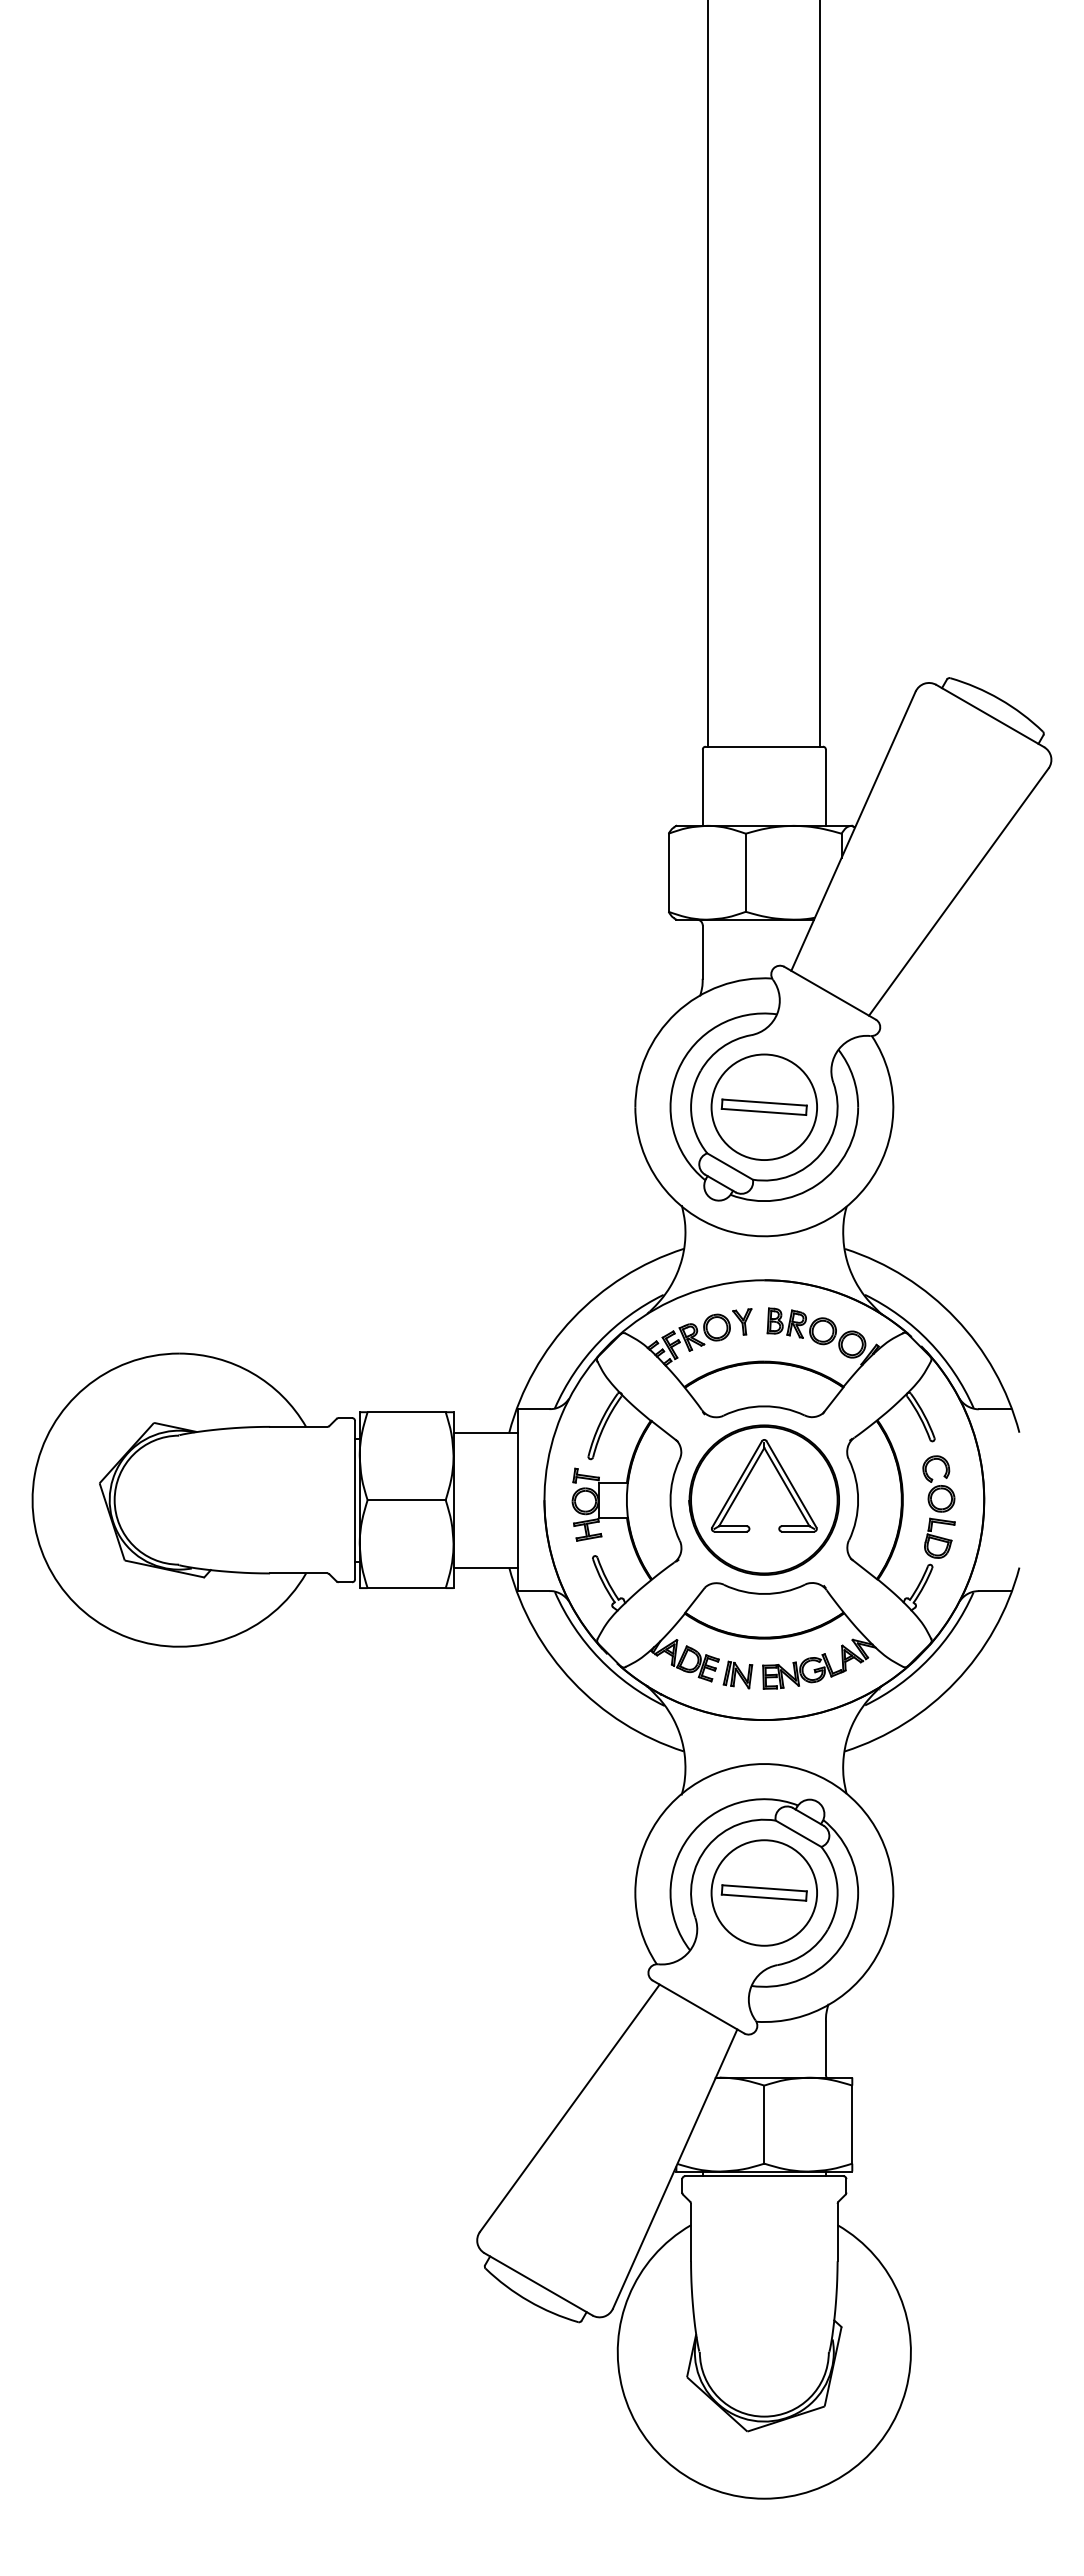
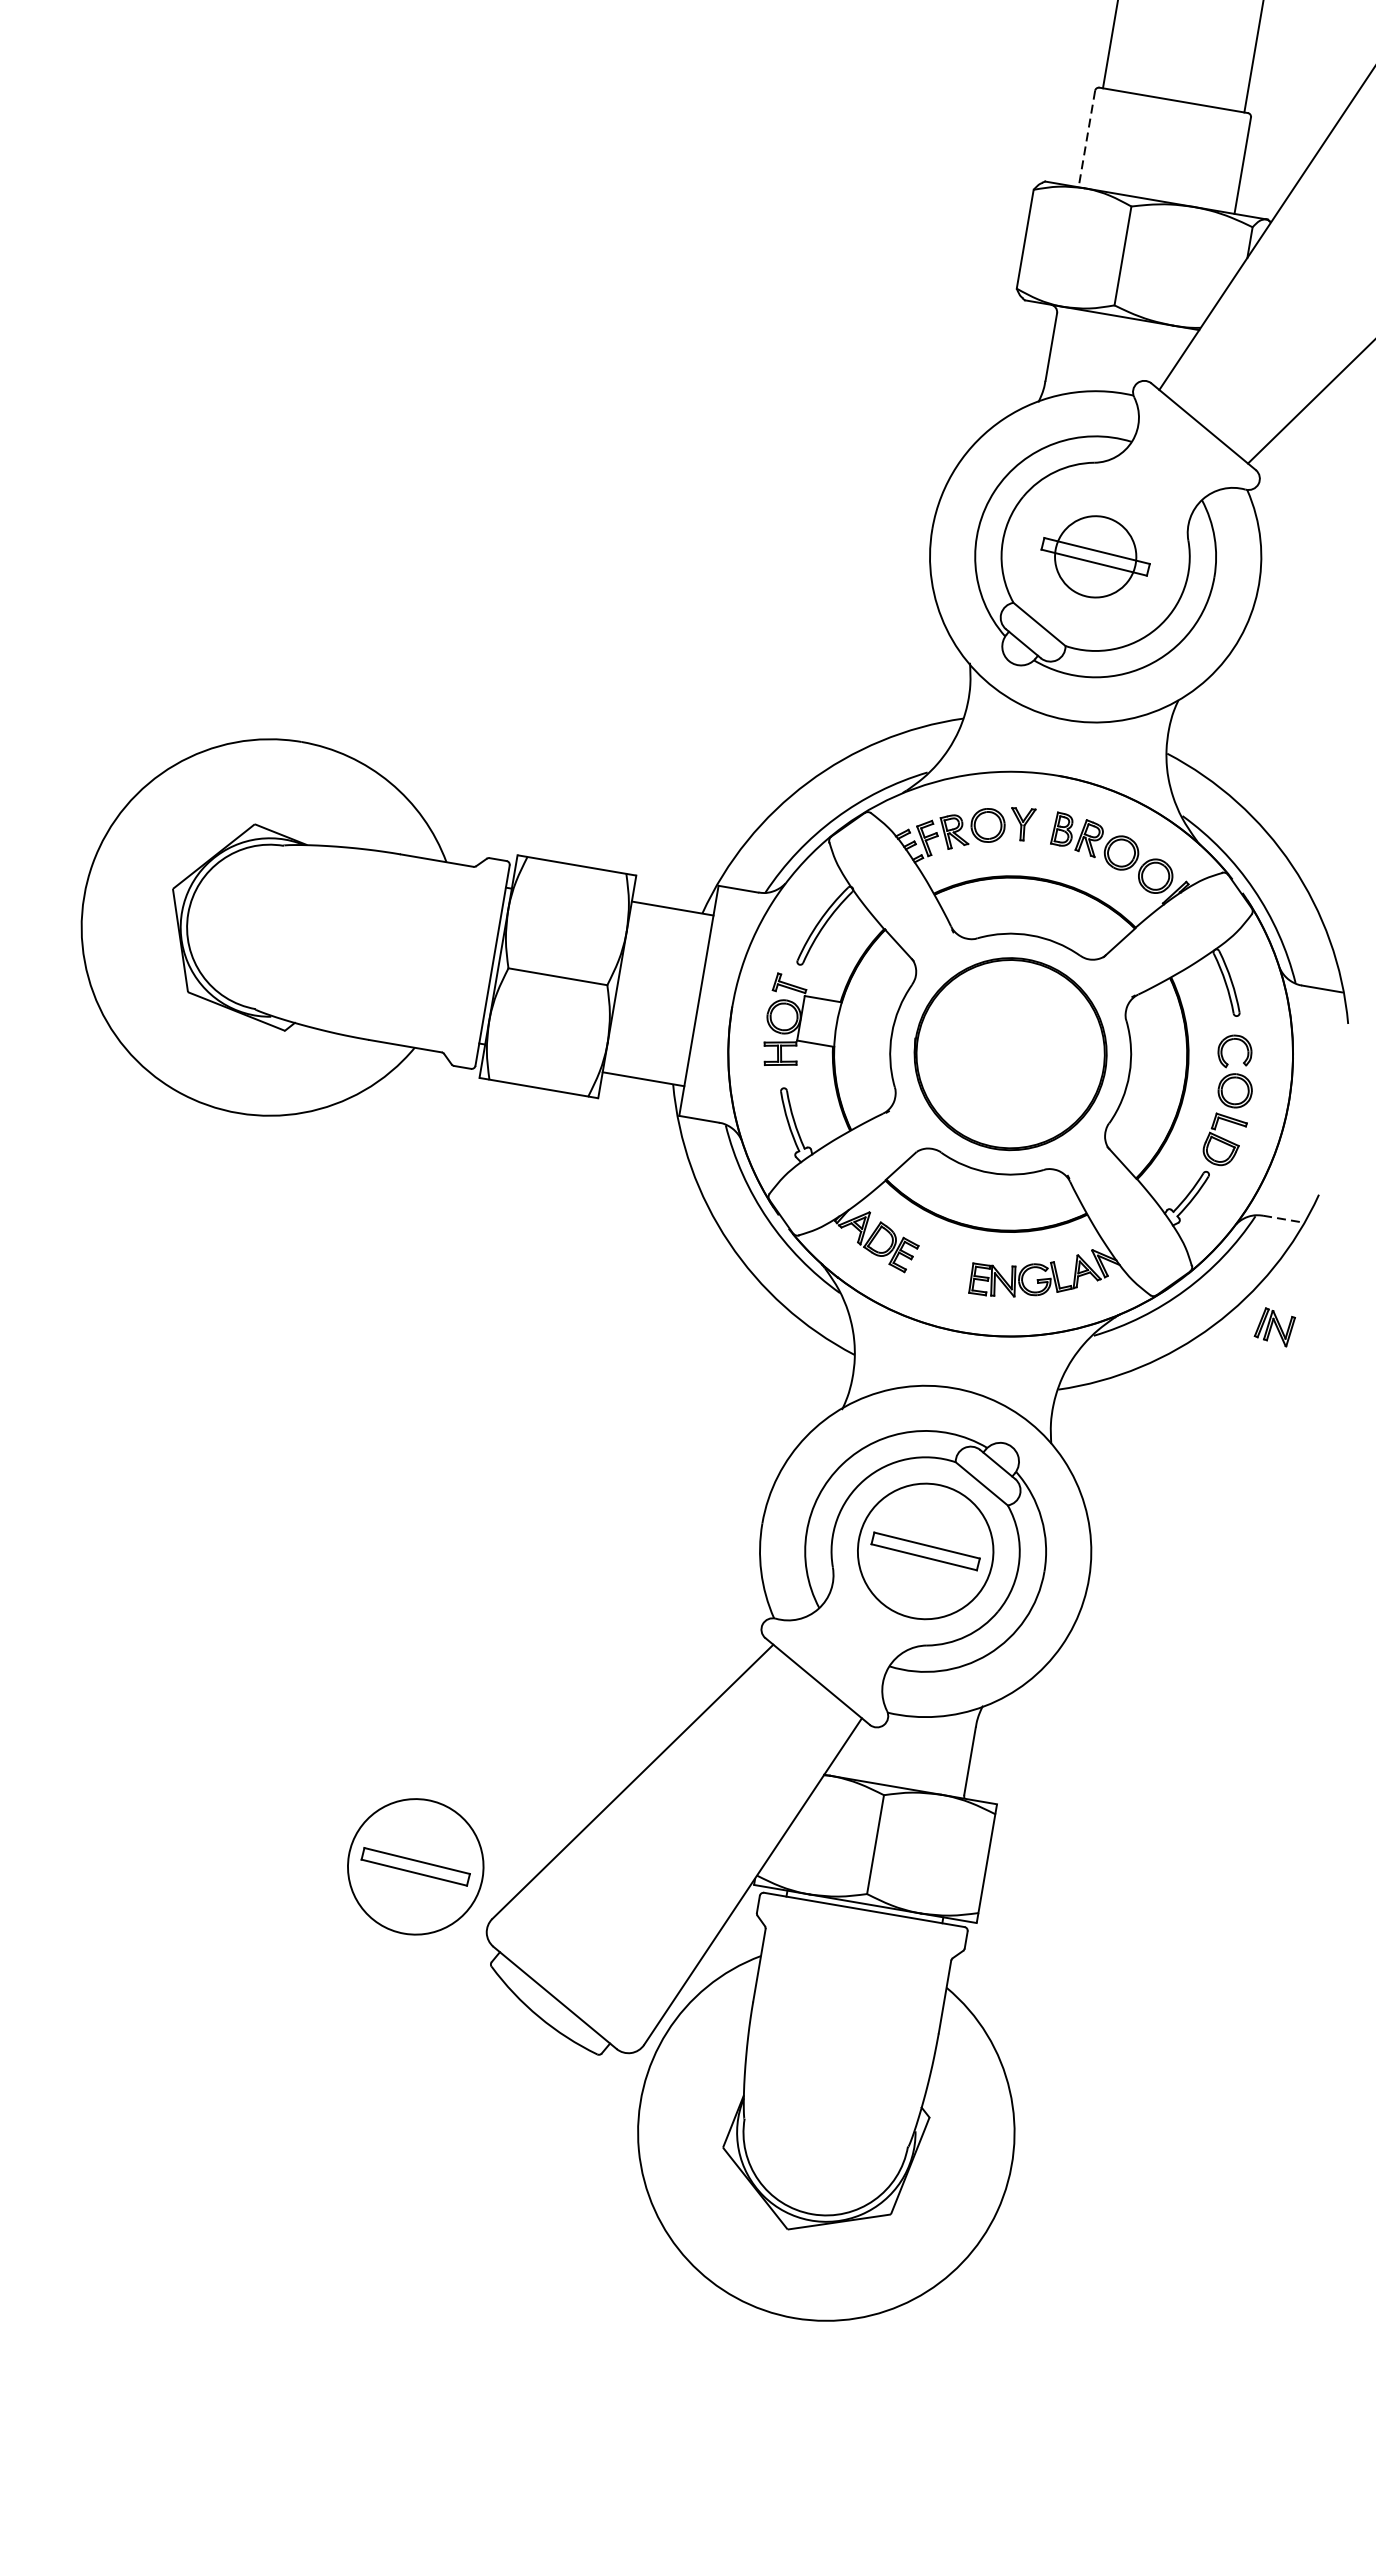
line: (702, 788) -> (1086, 139), solid -> dashed
circle: (764, 1107) -> (1095, 557), size x0.6
part: (780, 1478) -> (1035, 1030), removed
line: (994, 1591) -> (1282, 1219), solid -> dashed
part: (737, 1674) -> (1274, 1326), moved
part: (413, 2201) -> (414, 1866), added

